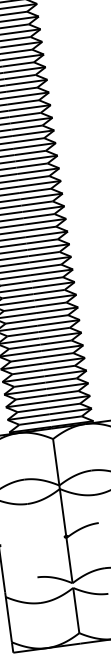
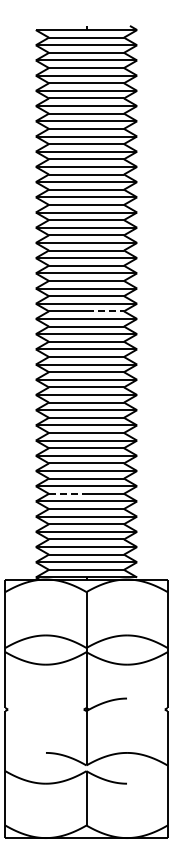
line: (37, 203) -> (105, 311), solid -> dashed
line: (26, 359) -> (67, 493), solid -> dashed

